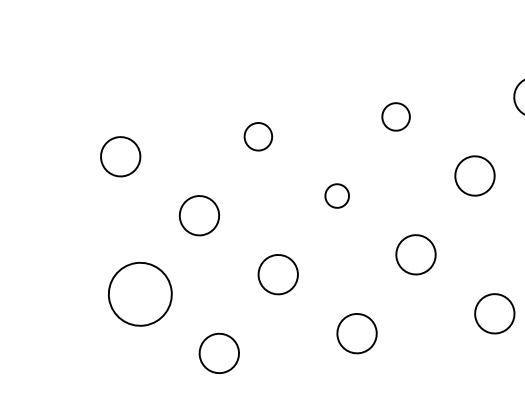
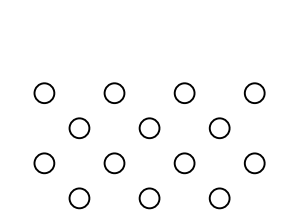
circle: (395, 115) -> (184, 92), size x1.43
circle: (258, 135) -> (114, 92), size x1.43
circle: (337, 196) -> (149, 128), size x1.67
circle: (140, 294) -> (44, 163), size x0.62

